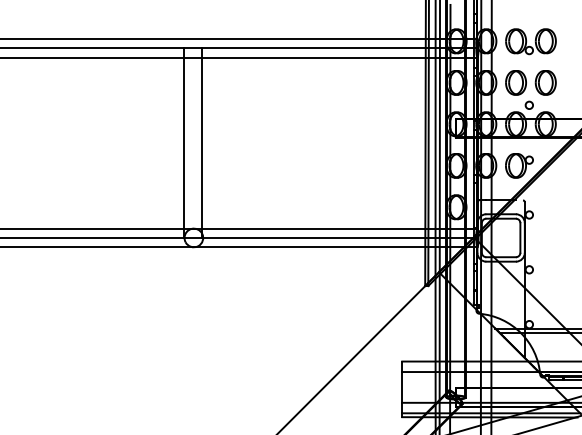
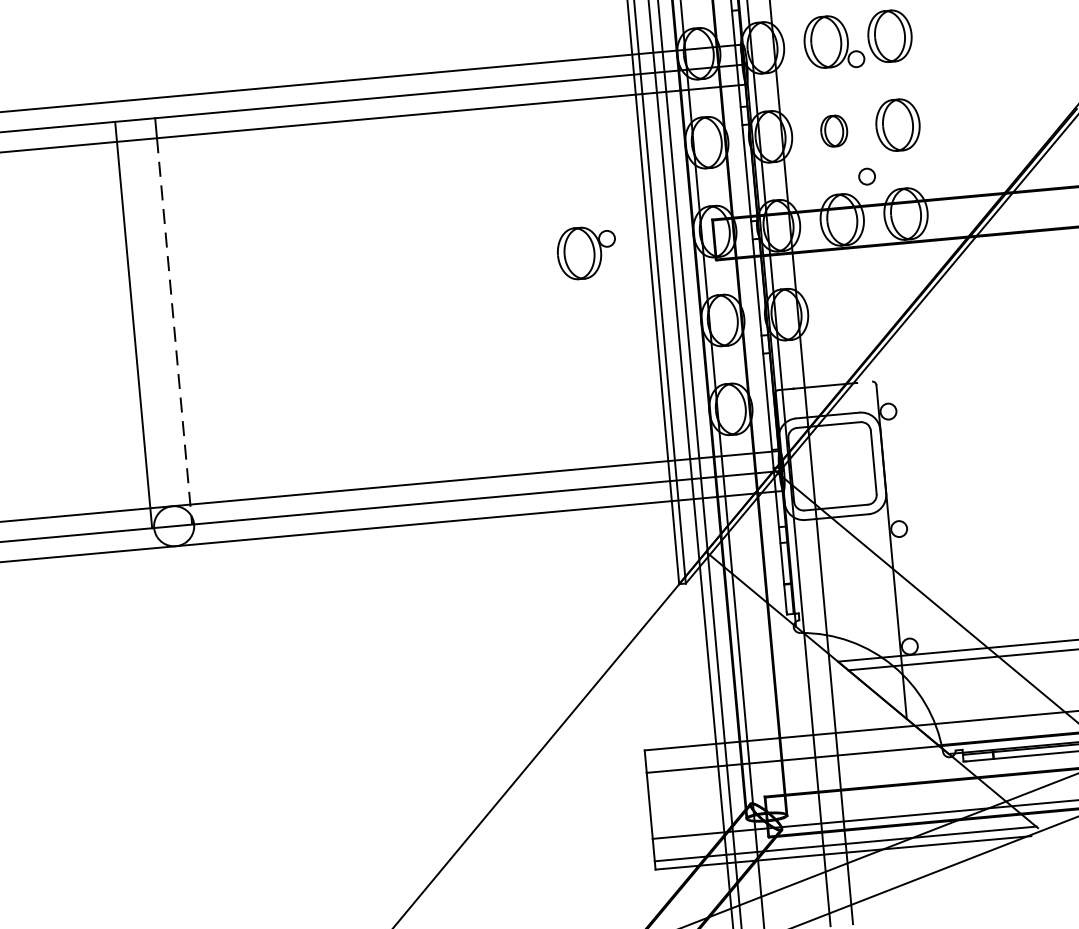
part: (515, 82) -> (832, 130), size x0.6
line: (202, 148) -> (175, 332), solid -> dashed
part: (519, 165) -> (586, 252), moved

